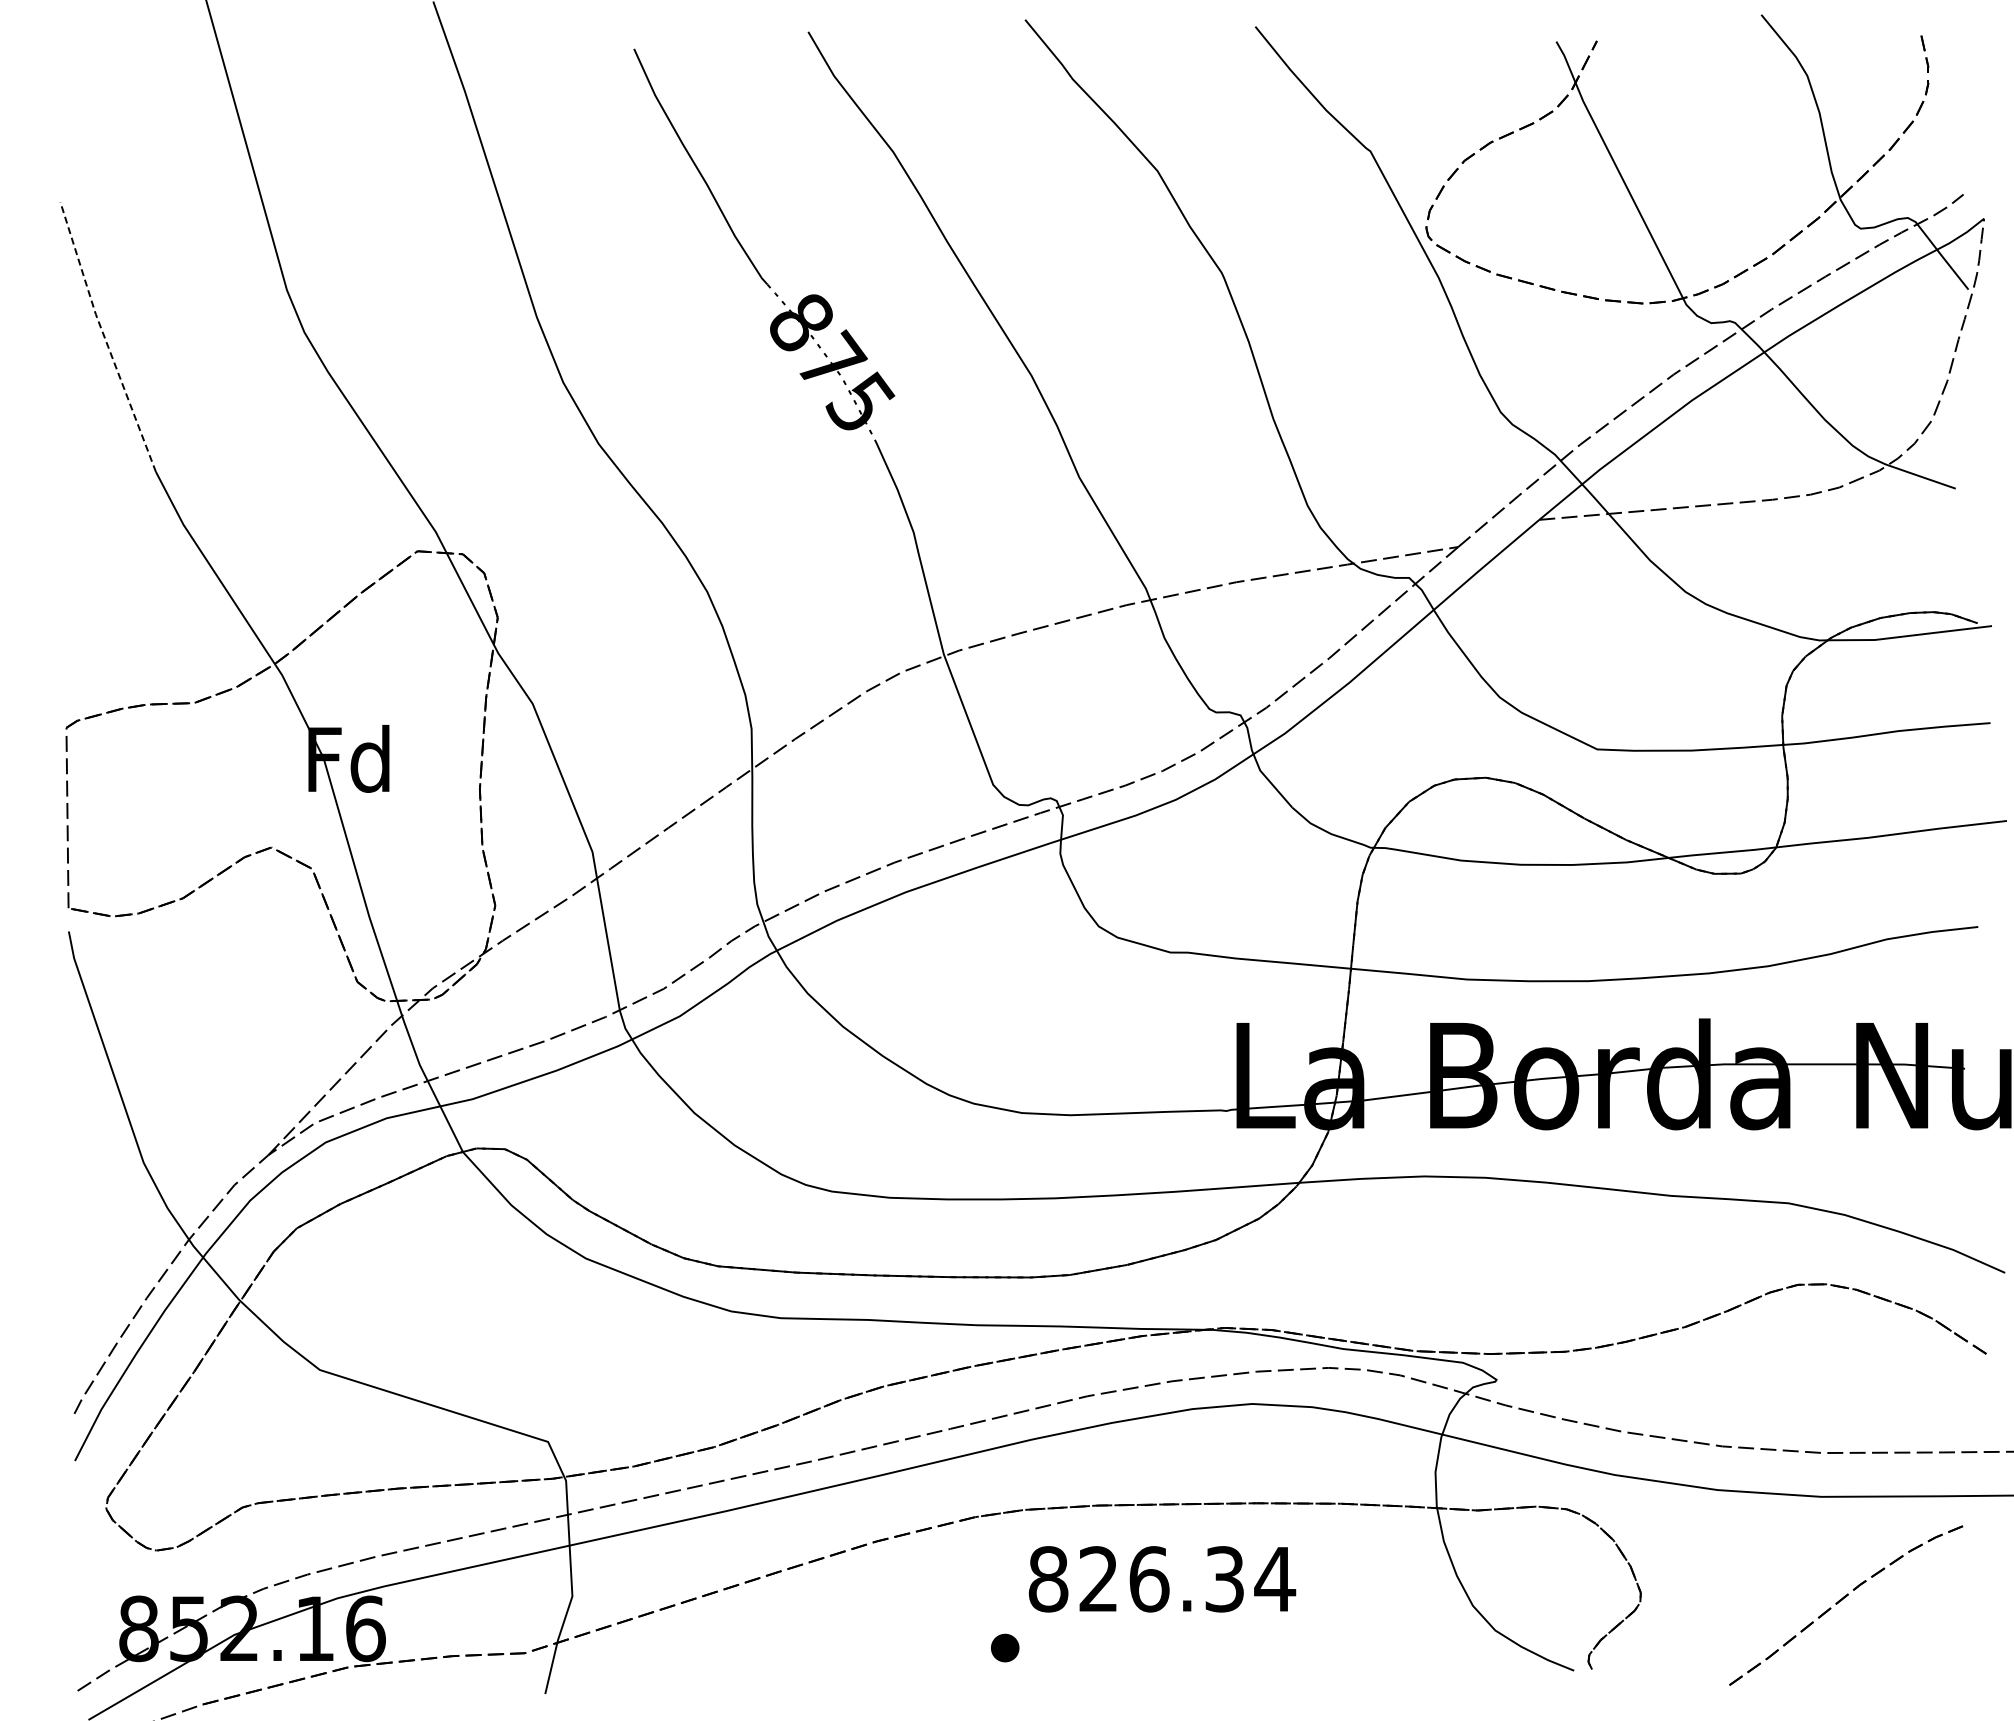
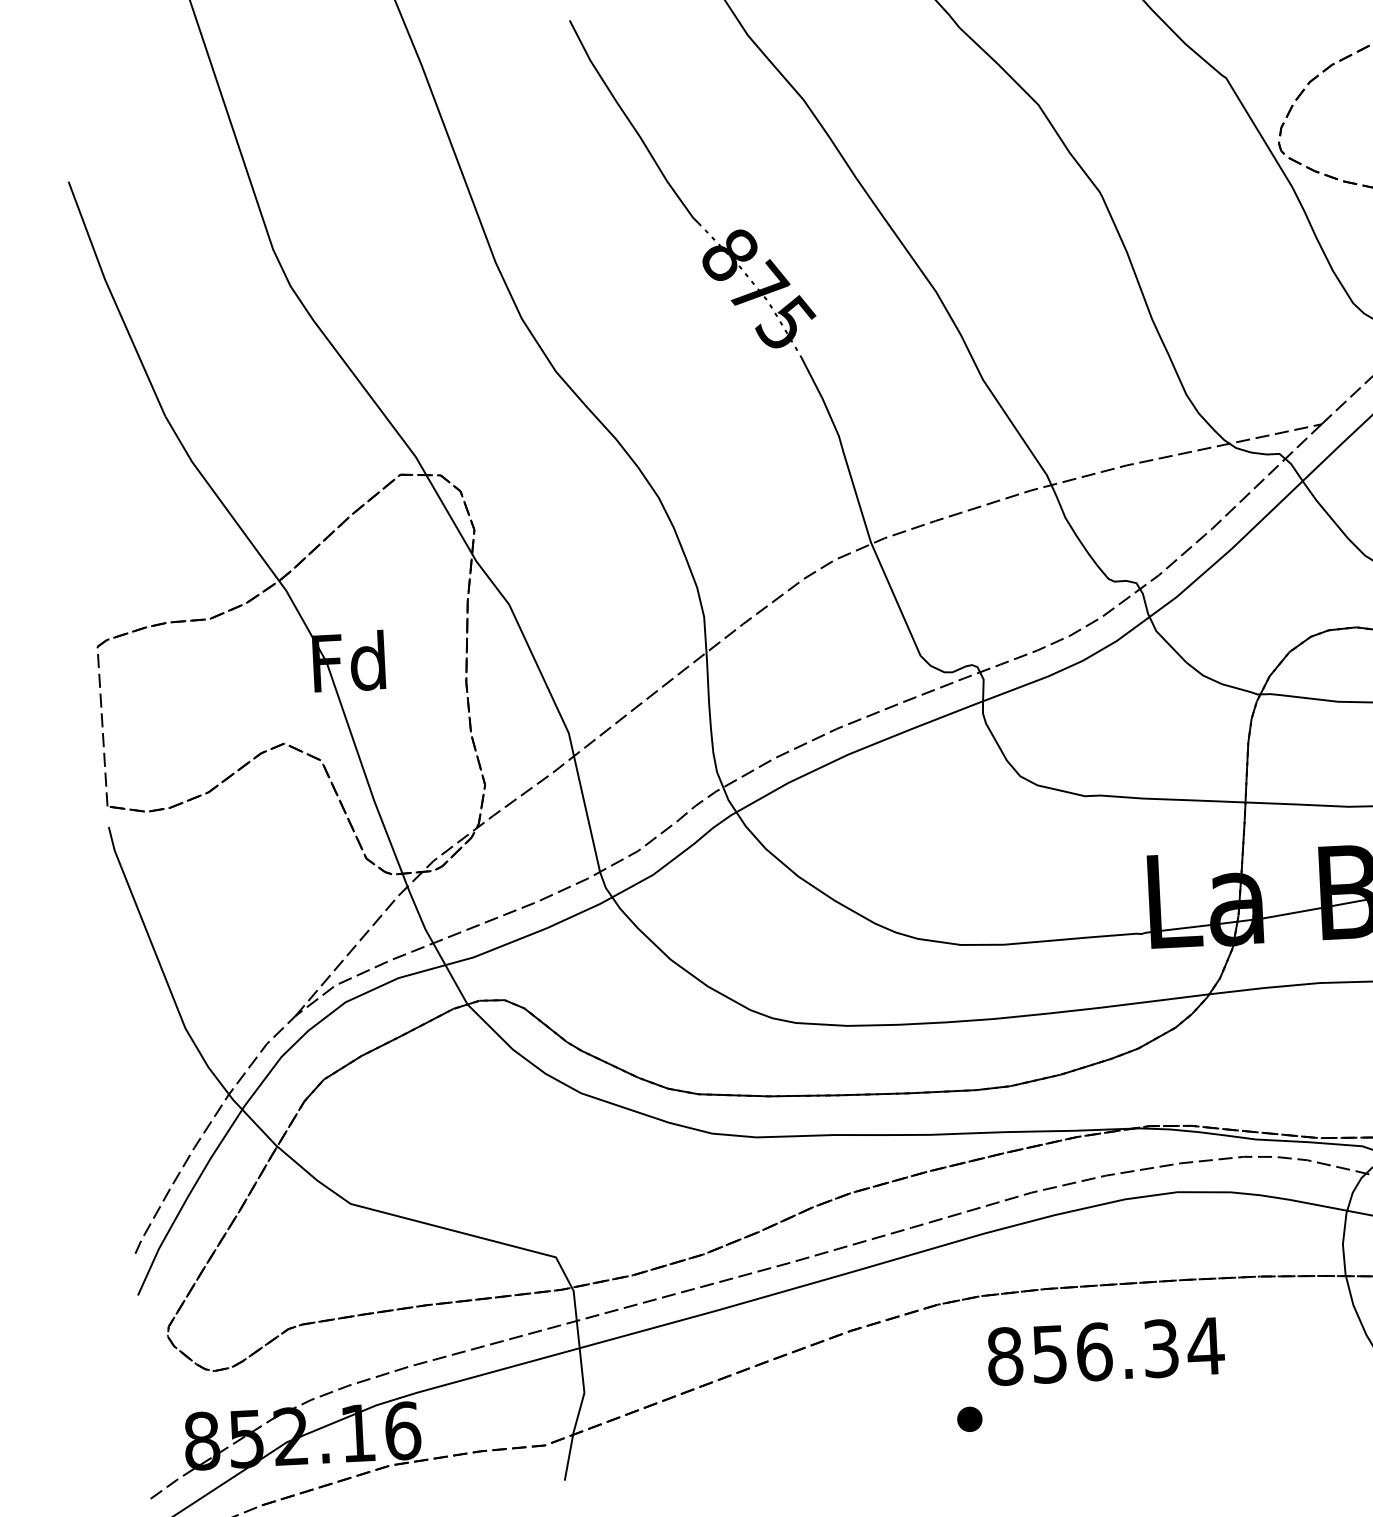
line: (104, 337) -> (113, 299), dashed -> solid
text: (1098, 1579) -> (1049, 1354), 826.34 -> 856.34

